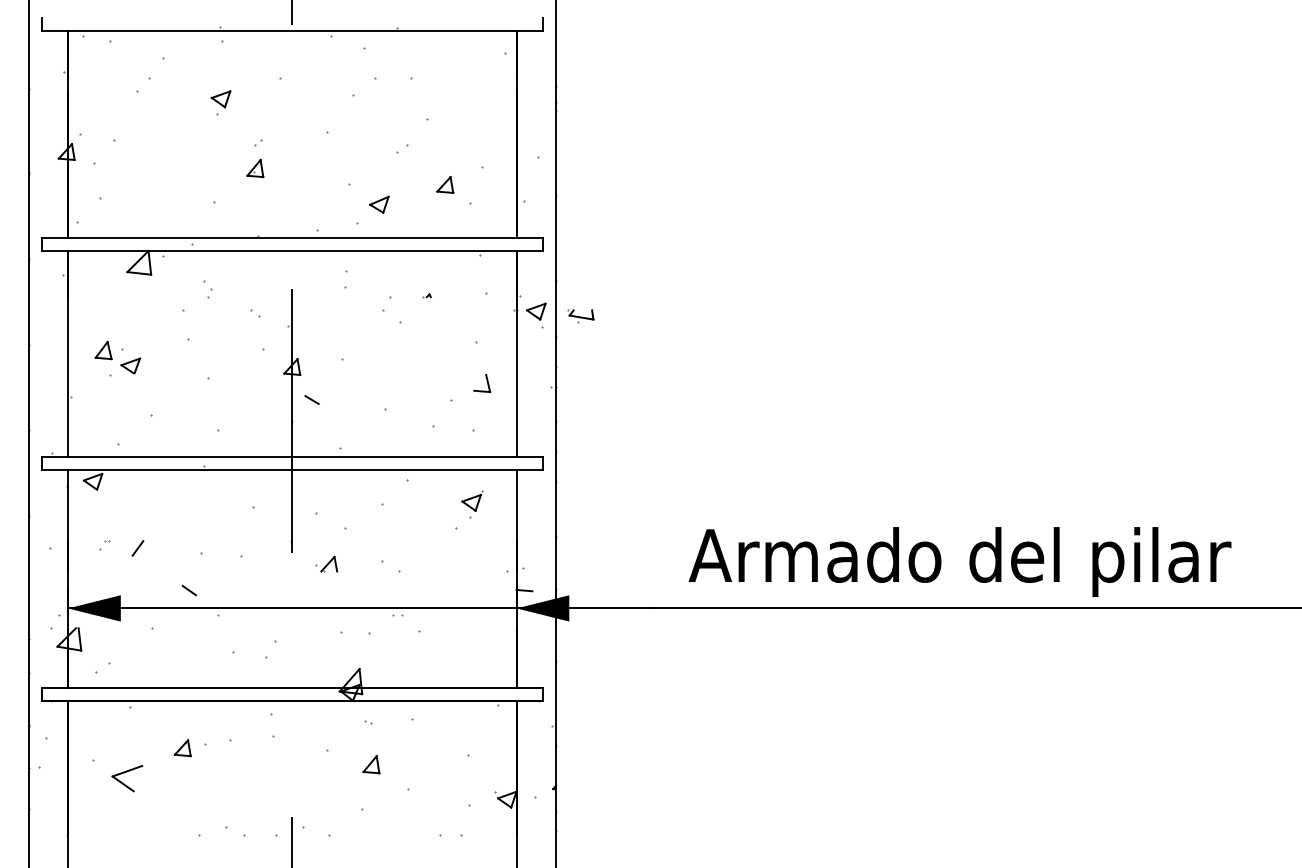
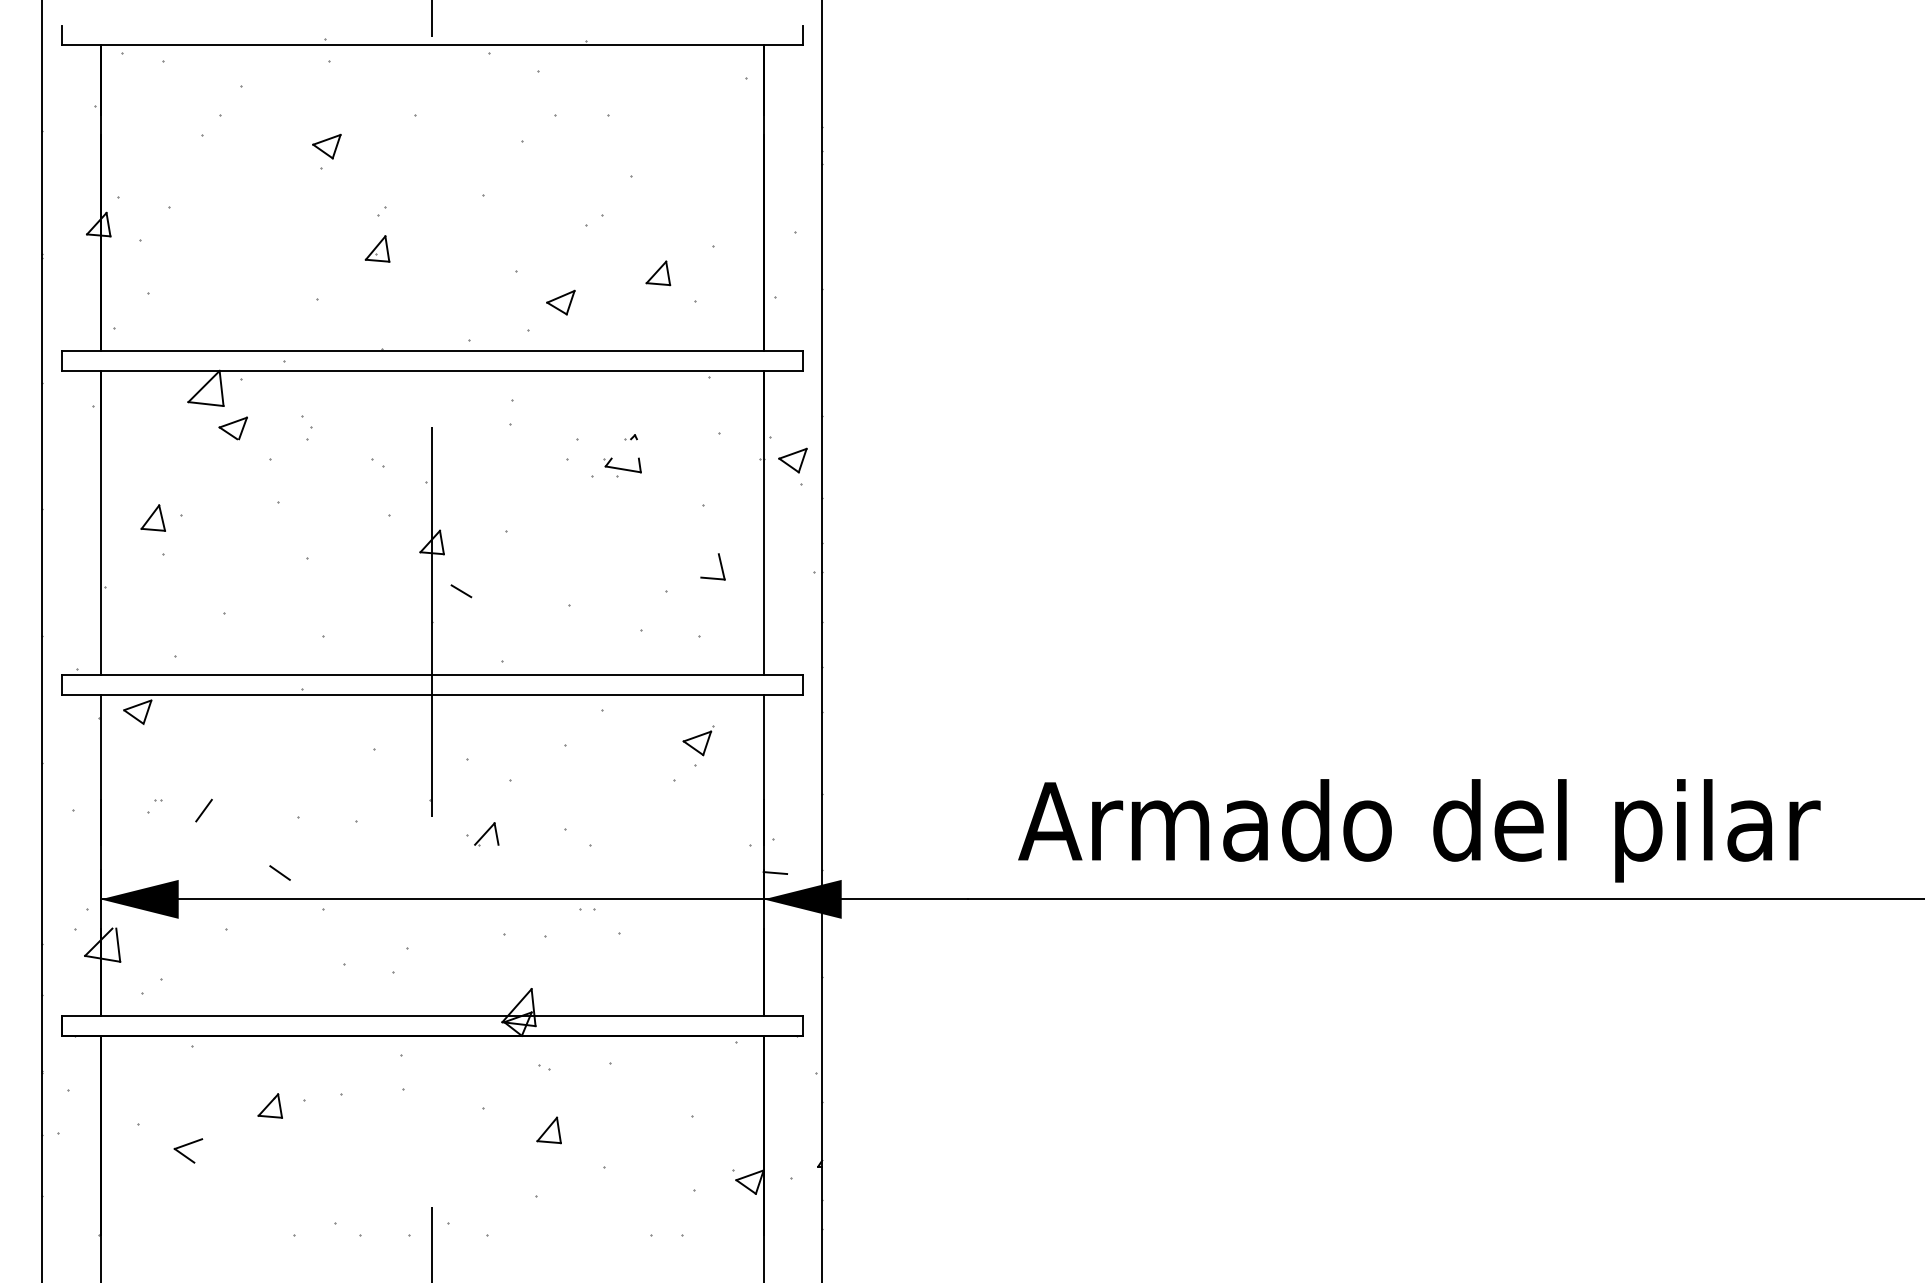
part: (580, 316) -> (621, 467), moved
part: (130, 365) -> (232, 427), moved
part: (127, 778) -> (188, 1150), size x0.62

